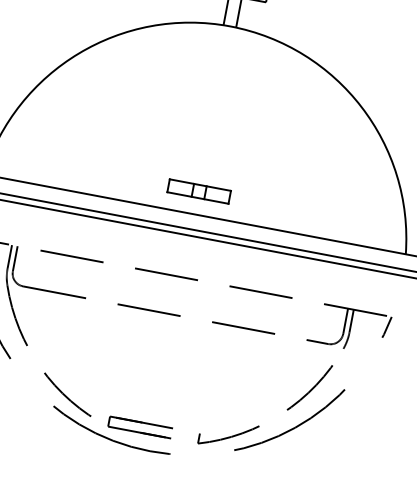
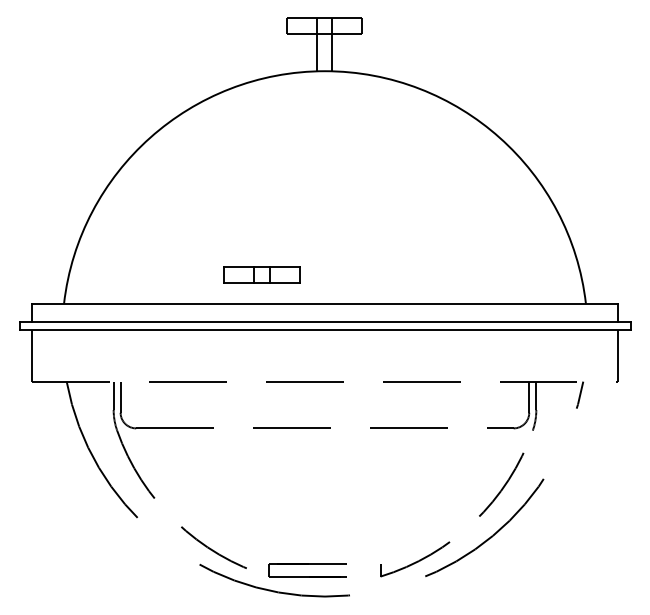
part: (198, 190) -> (261, 274), moved

